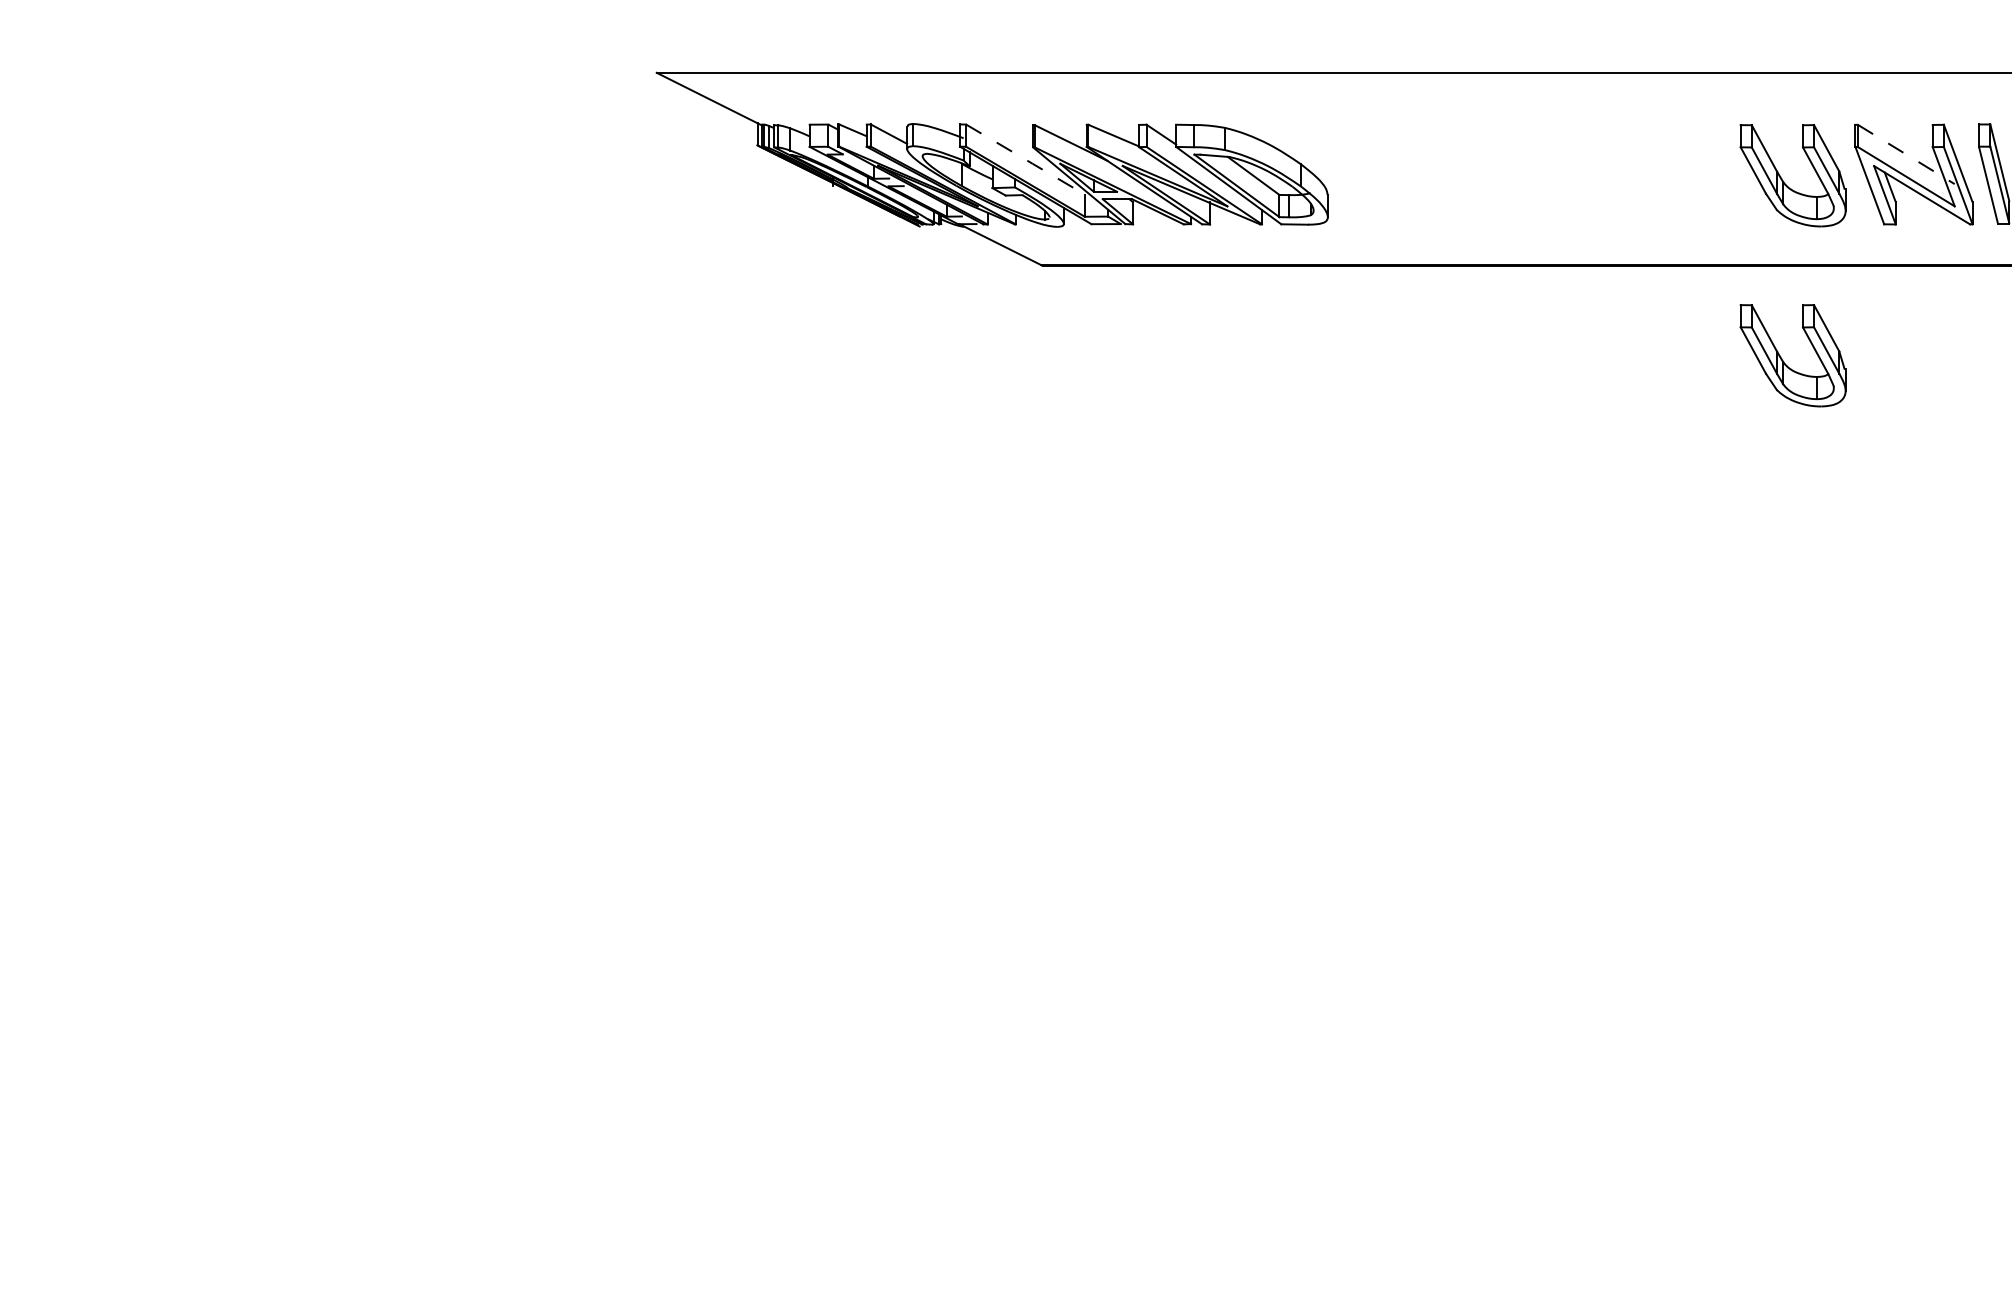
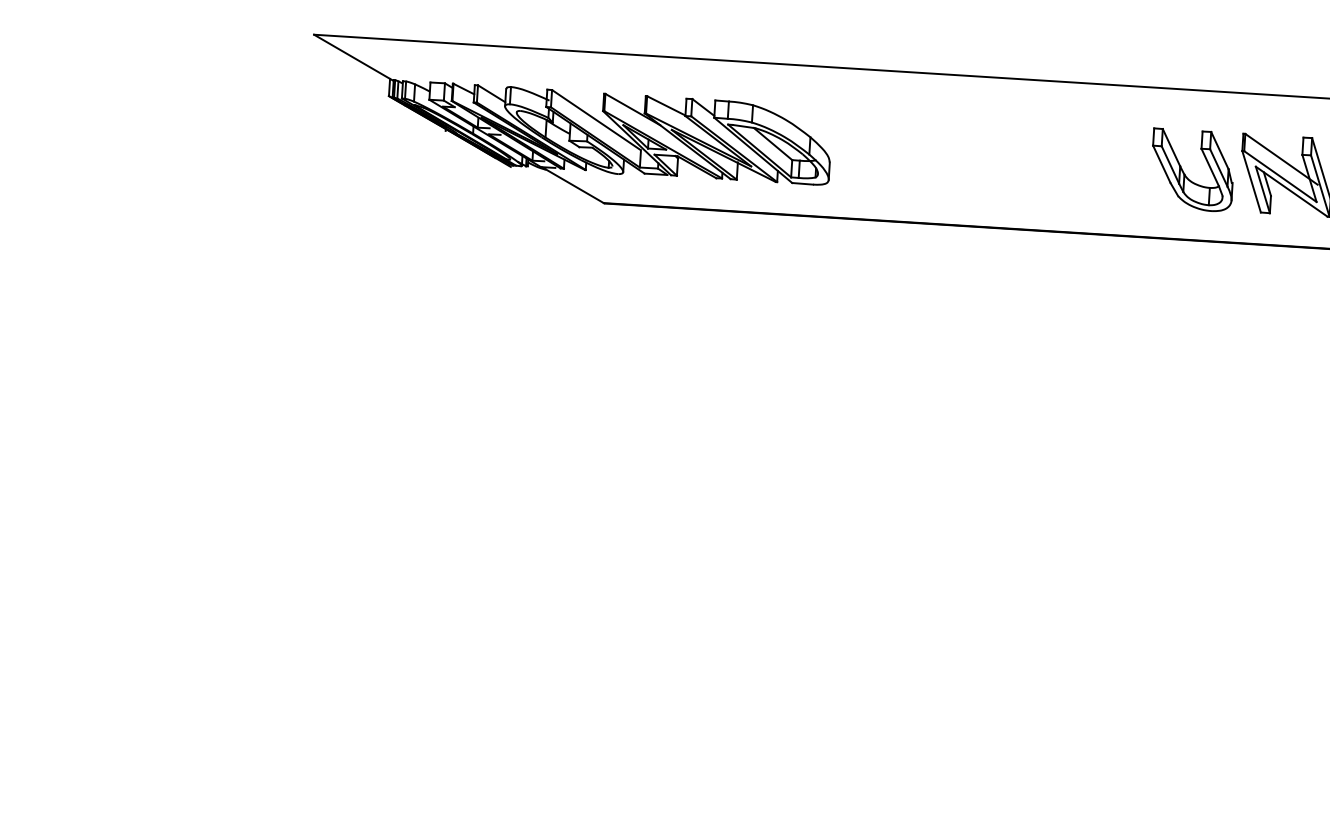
line: (1906, 154) -> (1281, 159), dashed -> solid
line: (1025, 159) -> (596, 120), dashed -> solid
part: (1784, 361) -> (1176, 314), removed

